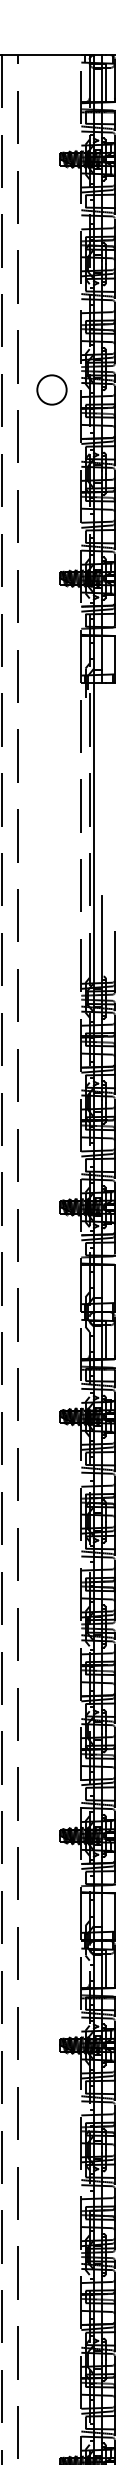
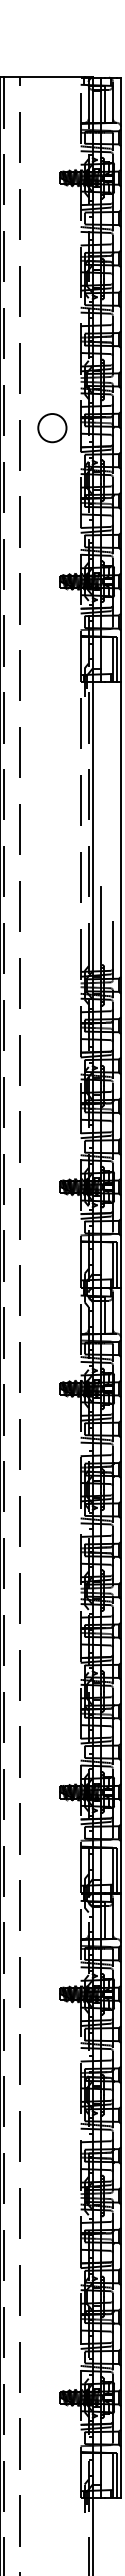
circle: (52, 390) -> (52, 428), moved

